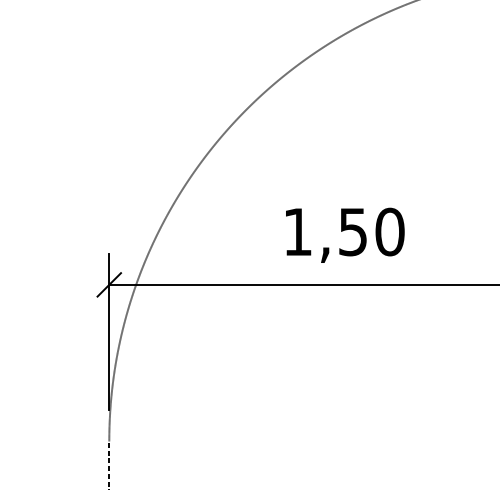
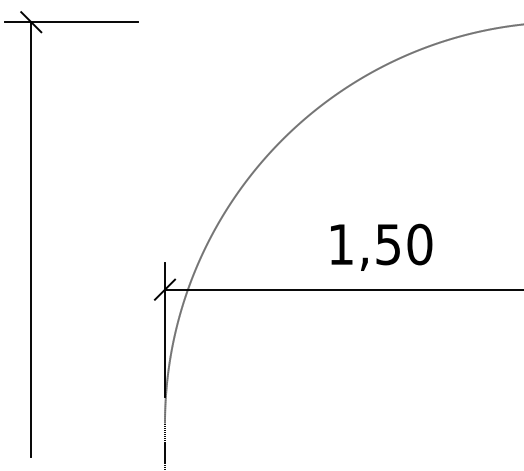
text: (345, 234) -> (381, 246), moved

